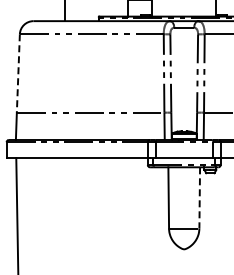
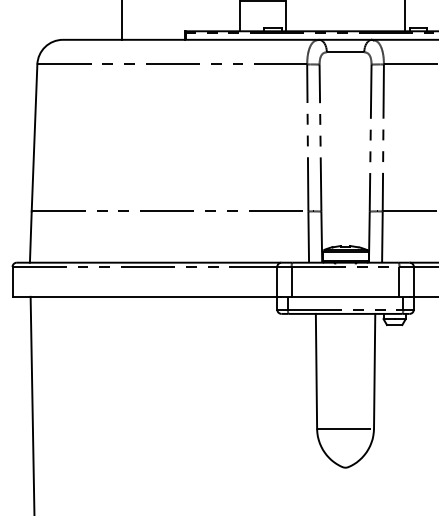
line: (18, 73) -> (34, 137), dashed -> solid
line: (199, 197) -> (374, 370), dashed -> solid

